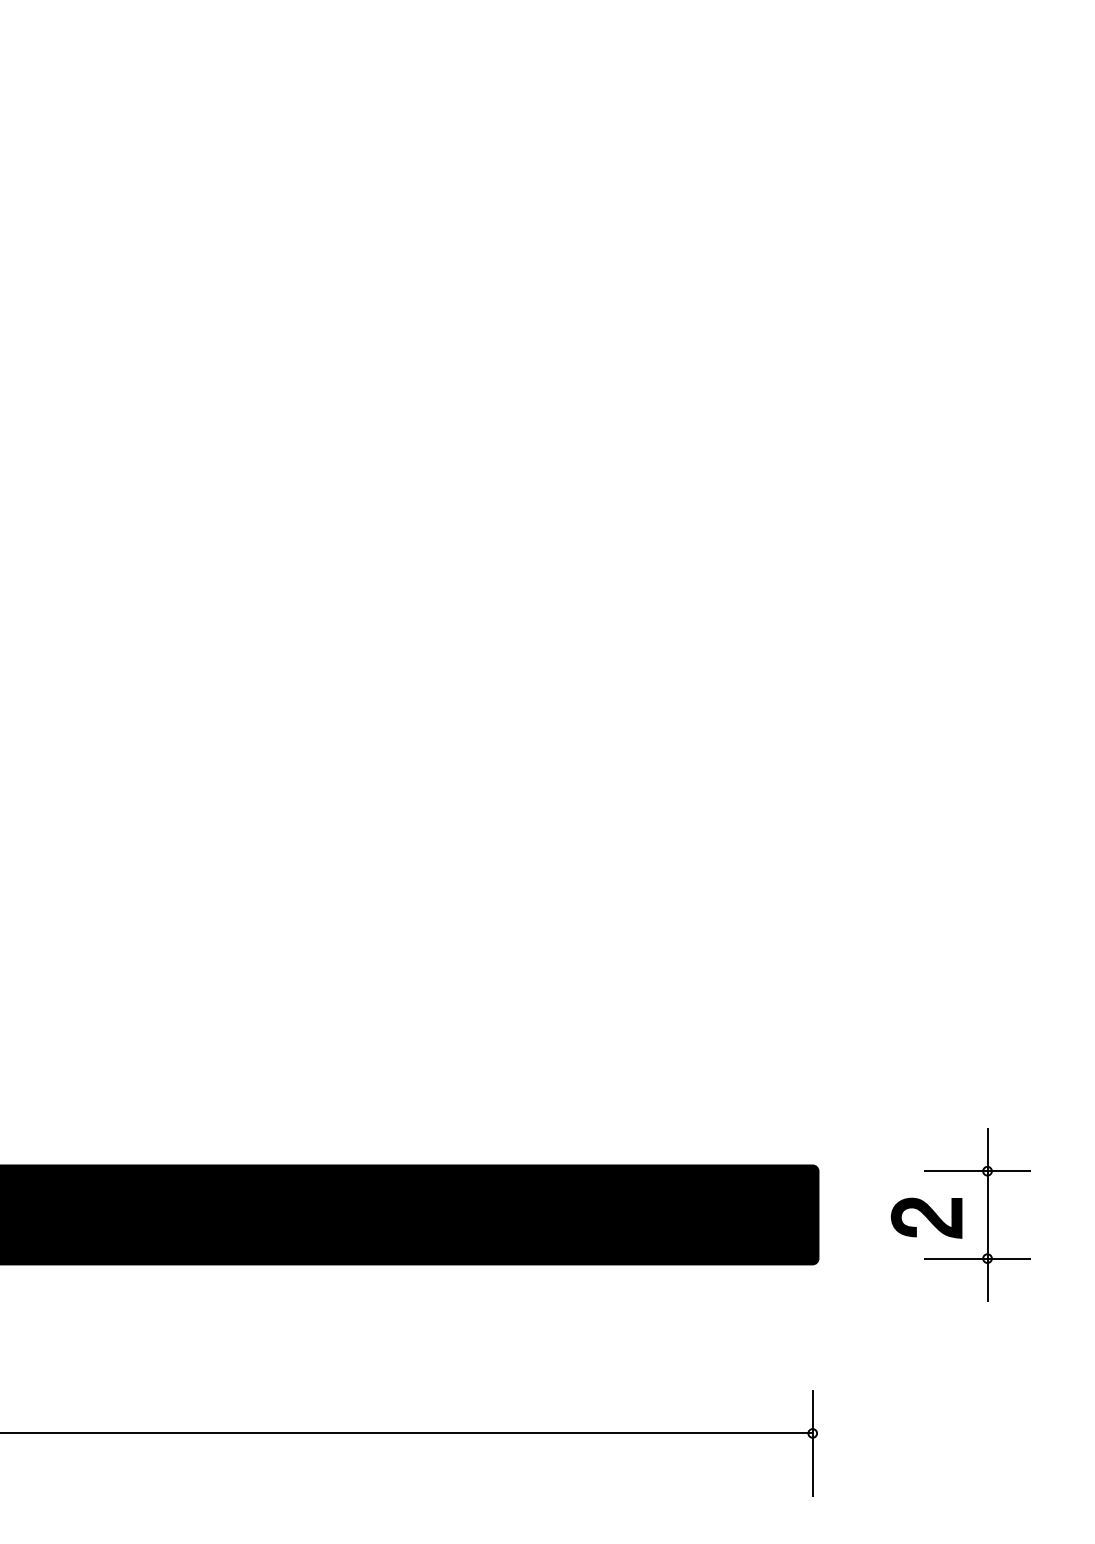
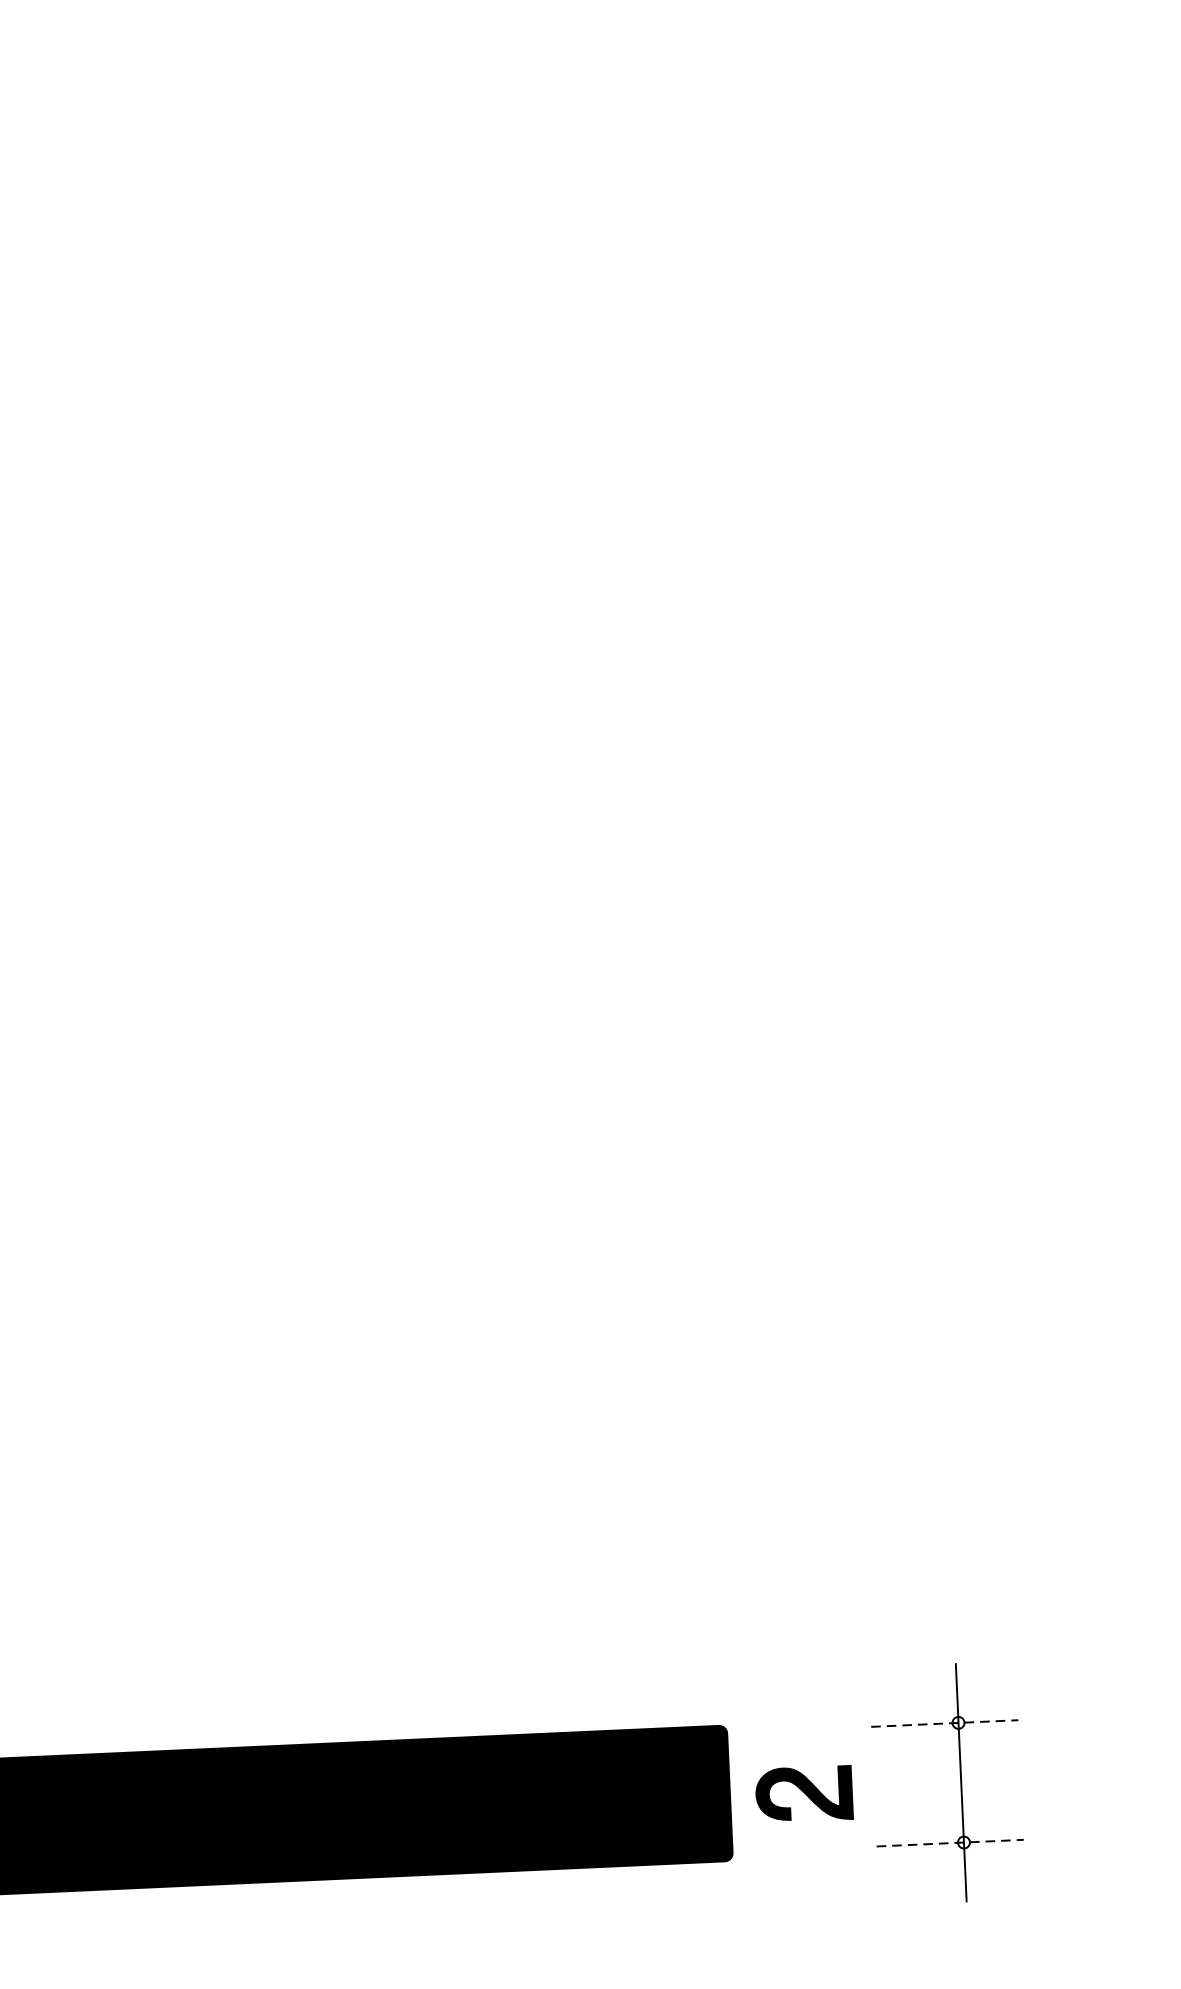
line: (977, 1171) -> (944, 1723), solid -> dashed
part: (926, 1217) -> (803, 1793), moved
line: (977, 1258) -> (950, 1842), solid -> dashed

